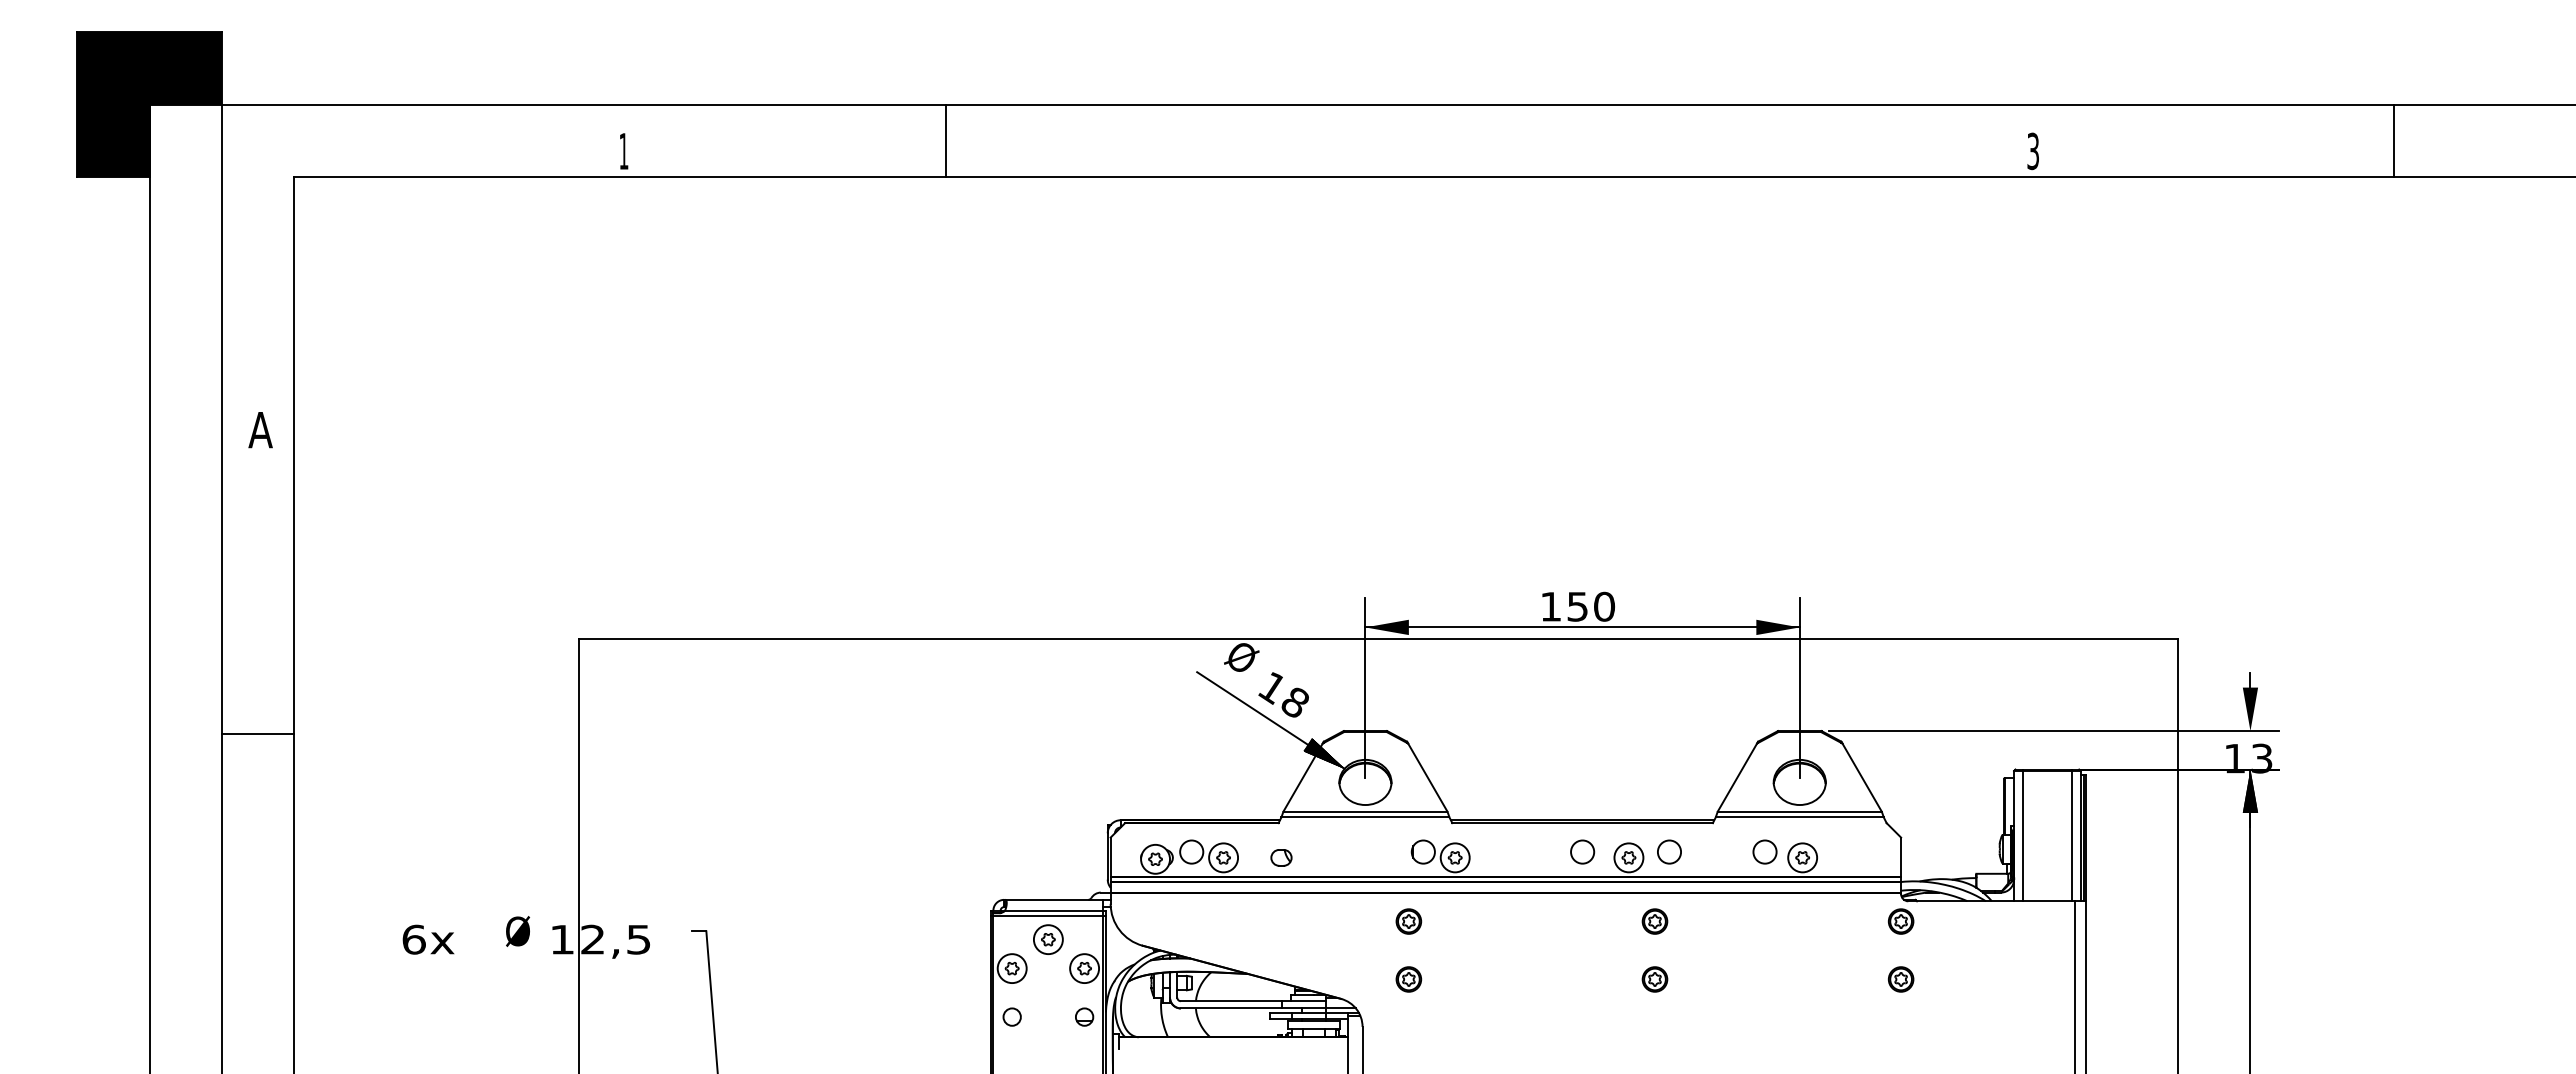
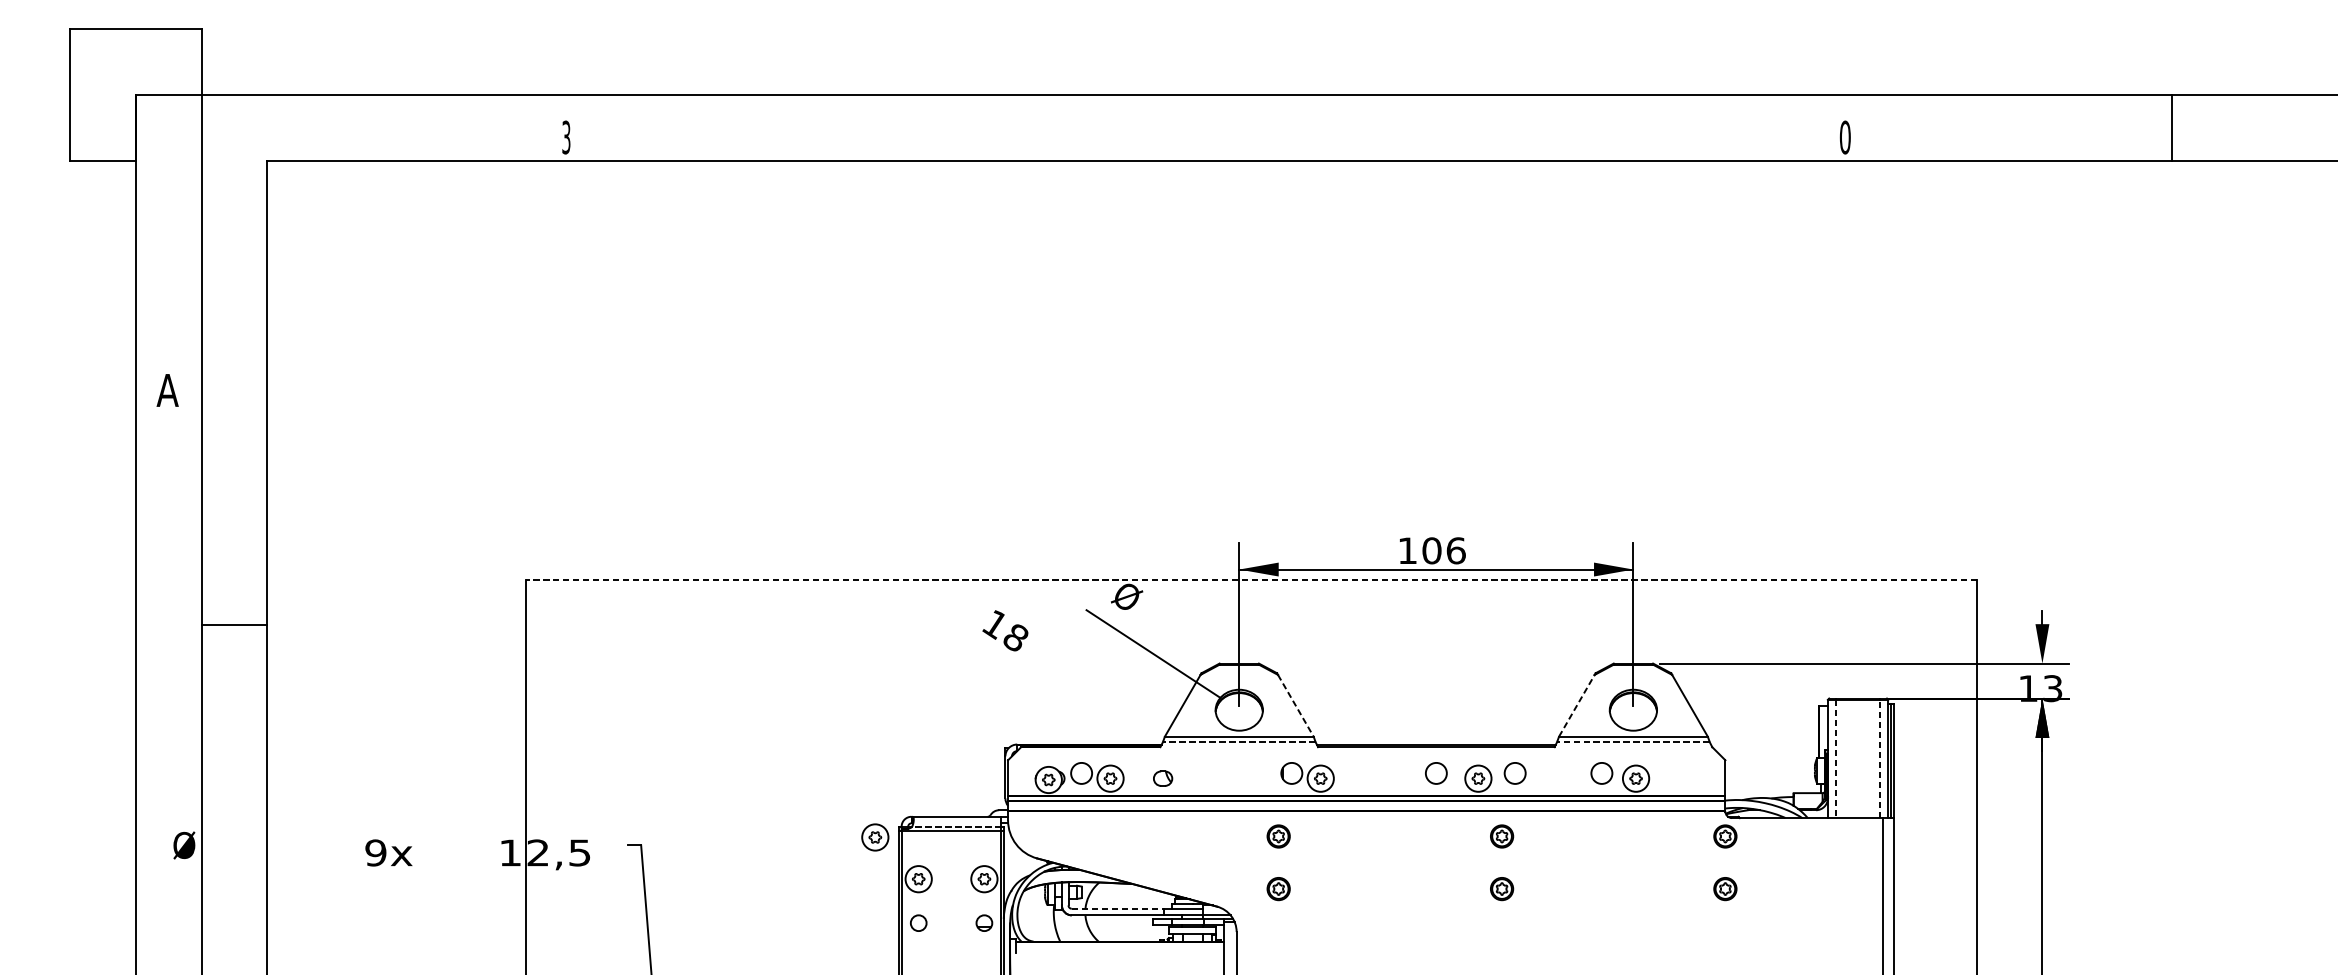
fill: (149, 104) -> (135, 95), removed
line: (945, 140) -> (858, 127), removed
text: (623, 151) -> (565, 137), 1 -> 3
text: (2033, 151) -> (1845, 137), 3 -> 0
text: (260, 430) -> (167, 390), moved
text: (1591, 606) -> (1444, 550), 150 -> 106
line: (1378, 639) -> (1251, 580), solid -> dashed
text: (1283, 694) -> (1005, 630), moved
line: (258, 734) -> (234, 624), moved
hatch: (1324, 753) -> (1202, 683), removed
line: (1428, 777) -> (1296, 705), solid -> dashed
line: (1737, 777) -> (1576, 705), solid -> dashed
line: (1365, 817) -> (1239, 742), solid -> dashed
line: (1799, 817) -> (1633, 742), solid -> dashed
line: (2071, 835) -> (1880, 758), solid -> dashed
line: (2022, 836) -> (1835, 759), solid -> dashed
line: (1053, 910) -> (956, 826), solid -> dashed
text: (517, 931) -> (183, 845), moved
text: (413, 939) -> (375, 852), 6x -> 9x
part: (1048, 939) -> (875, 837), moved
line: (1231, 1001) -> (1117, 909), solid -> dashed

